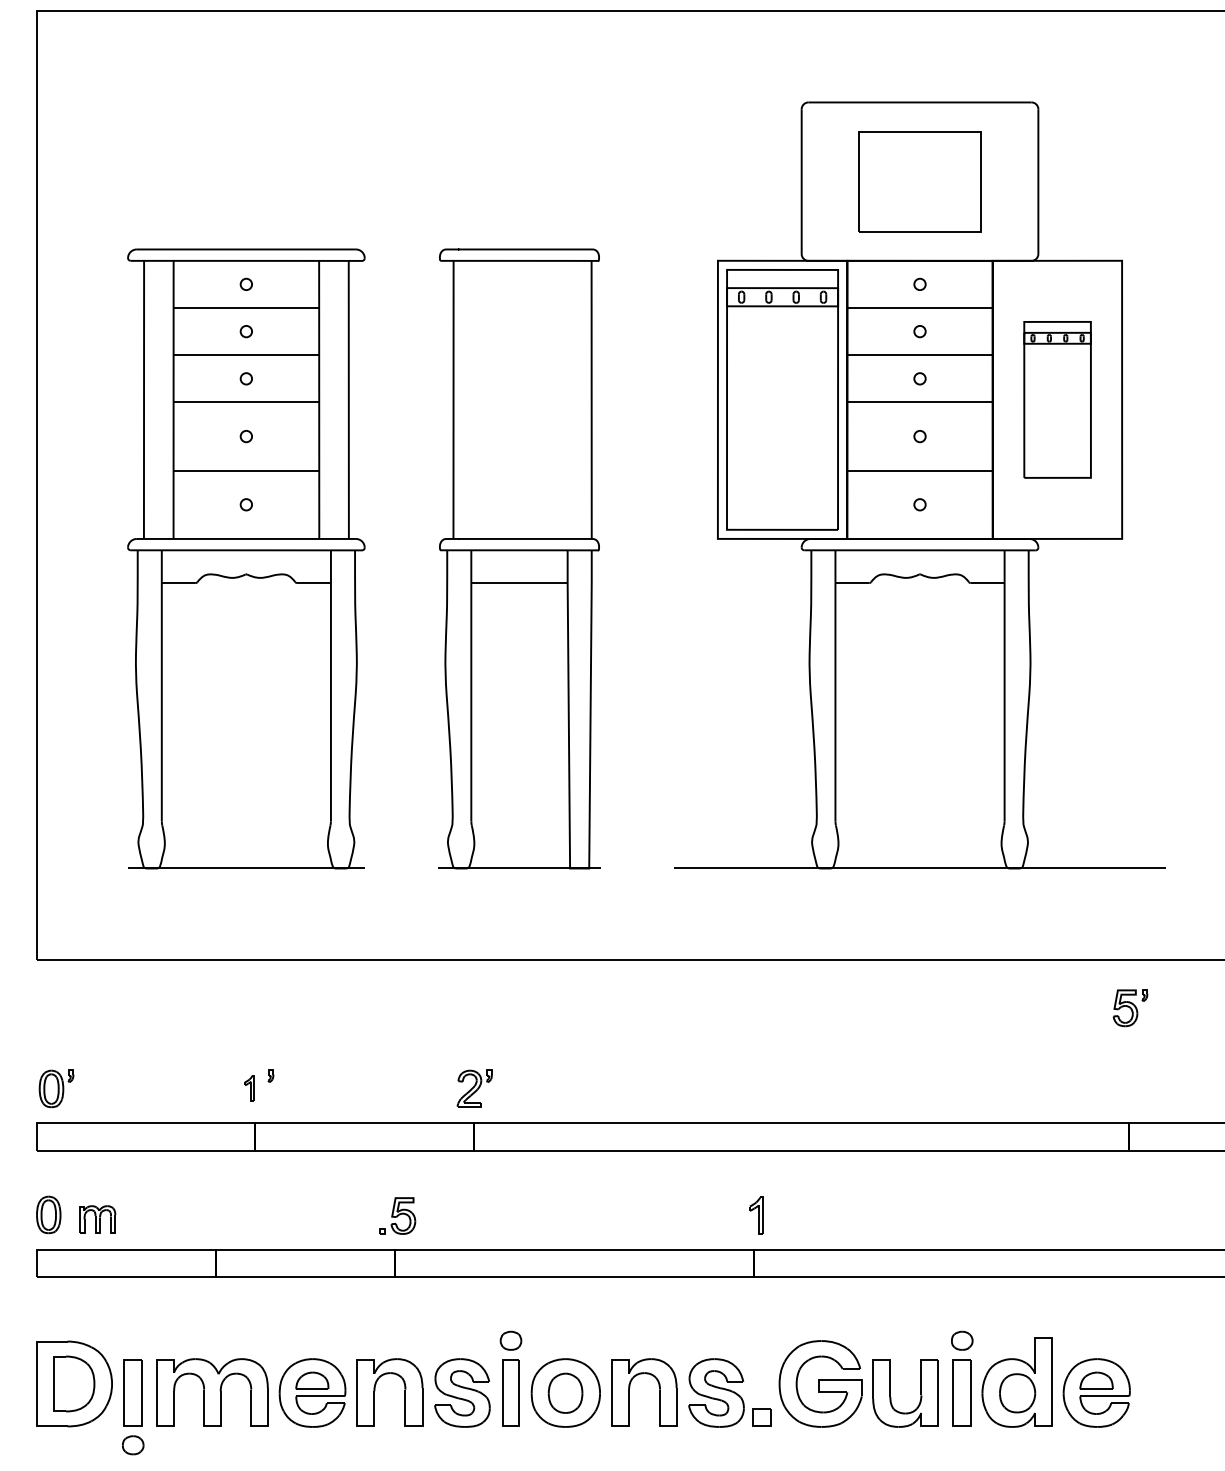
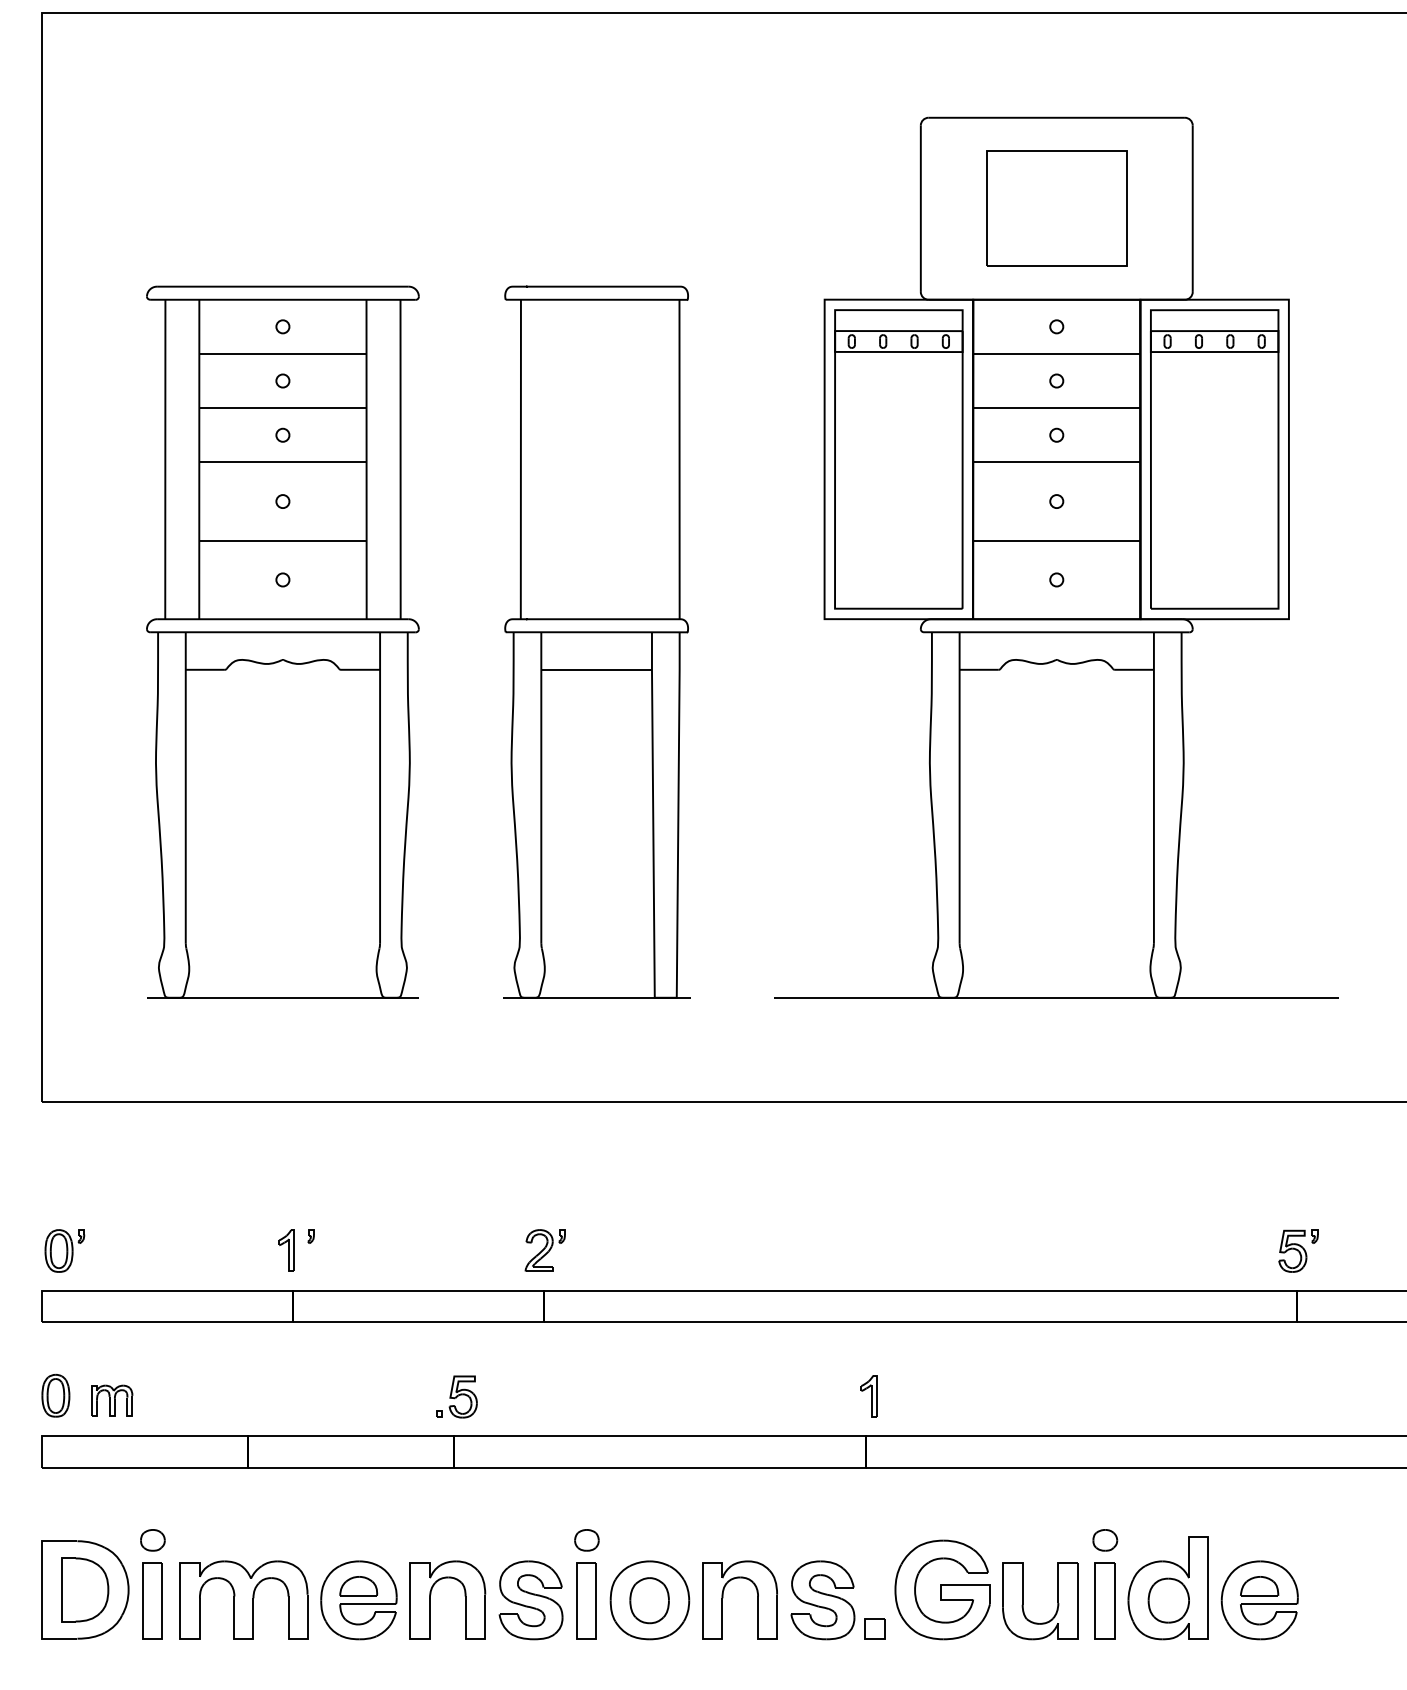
part: (1057, 399) -> (1214, 459), size x1.67
part: (1130, 1007) -> (1298, 1250), moved
part: (249, 1088) -> (286, 1250), size x1.43
part: (132, 1445) -> (152, 1540), moved

